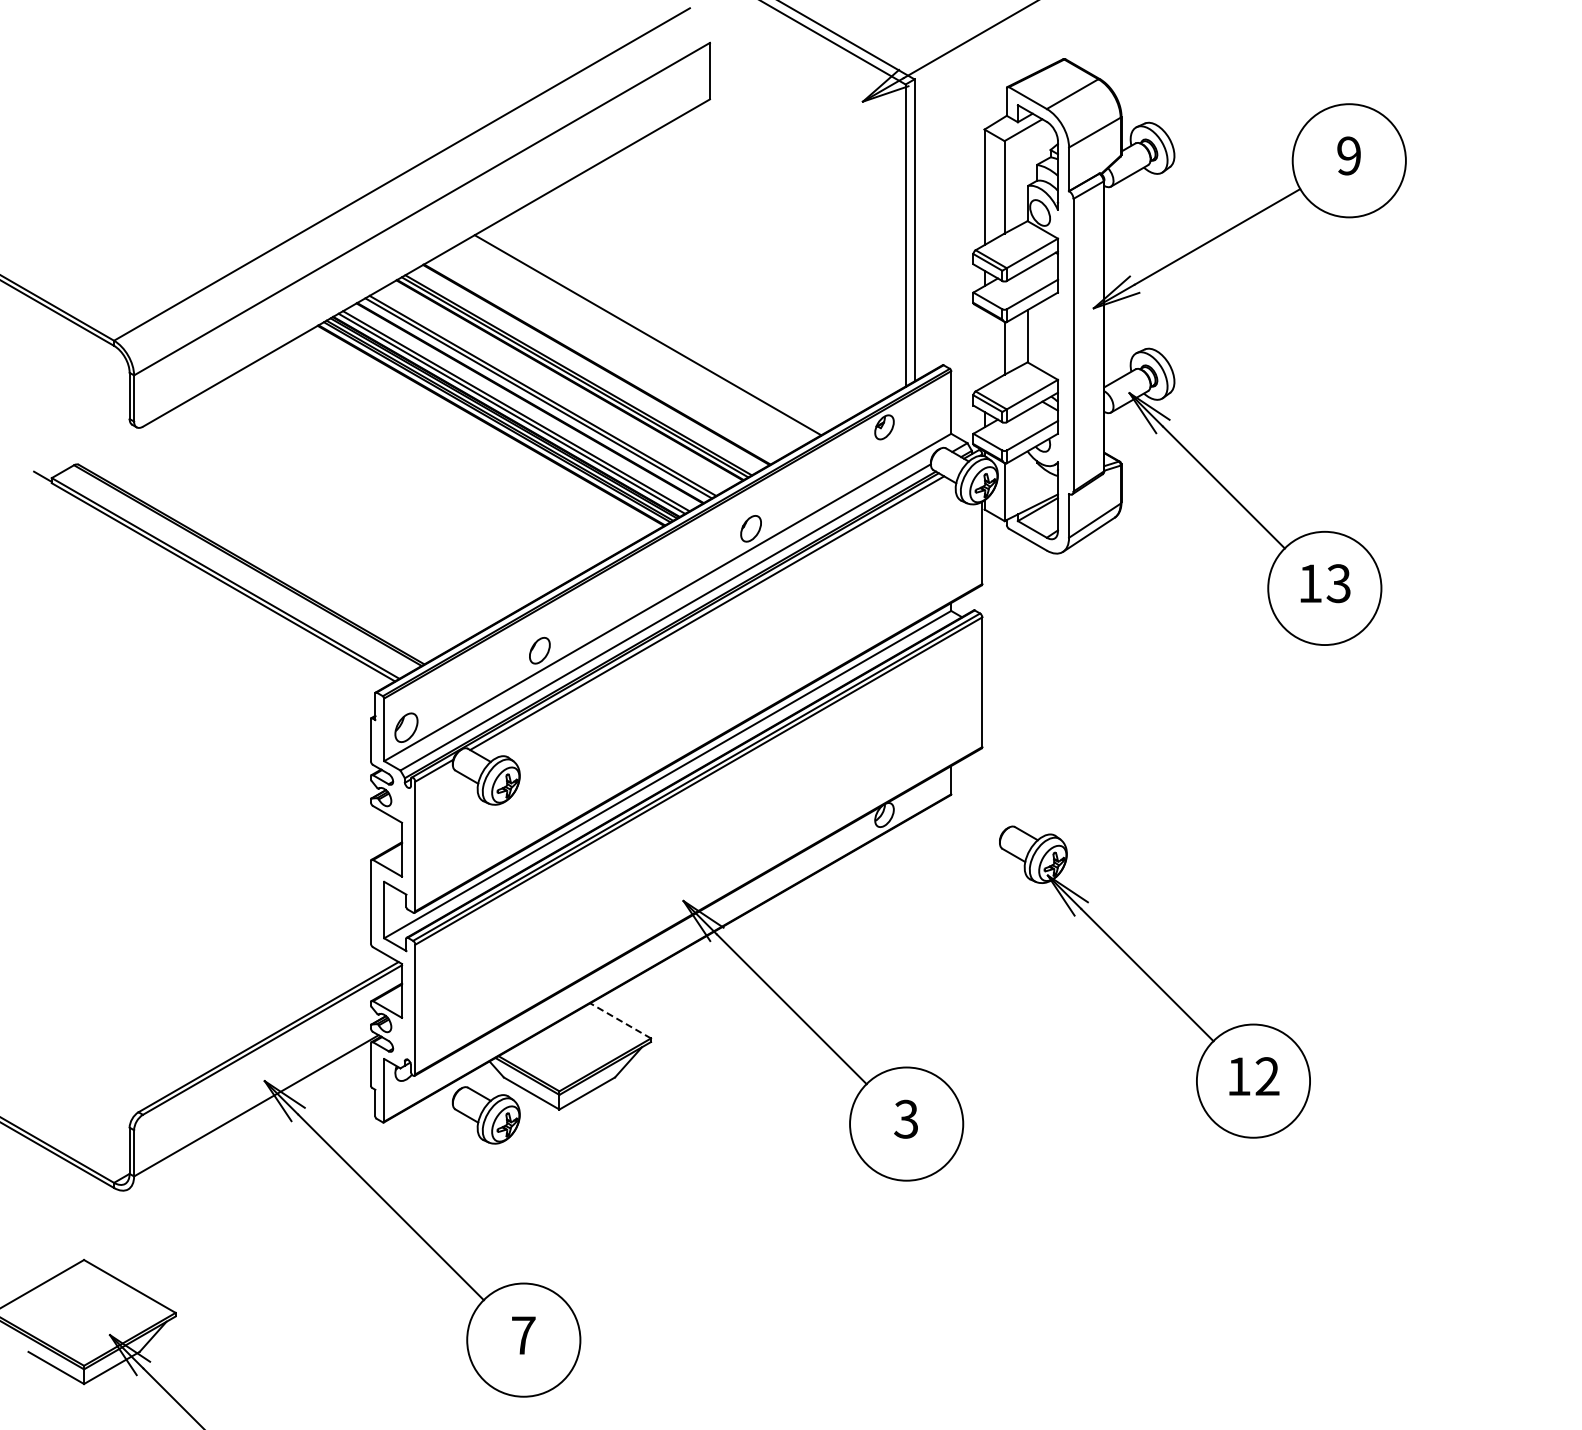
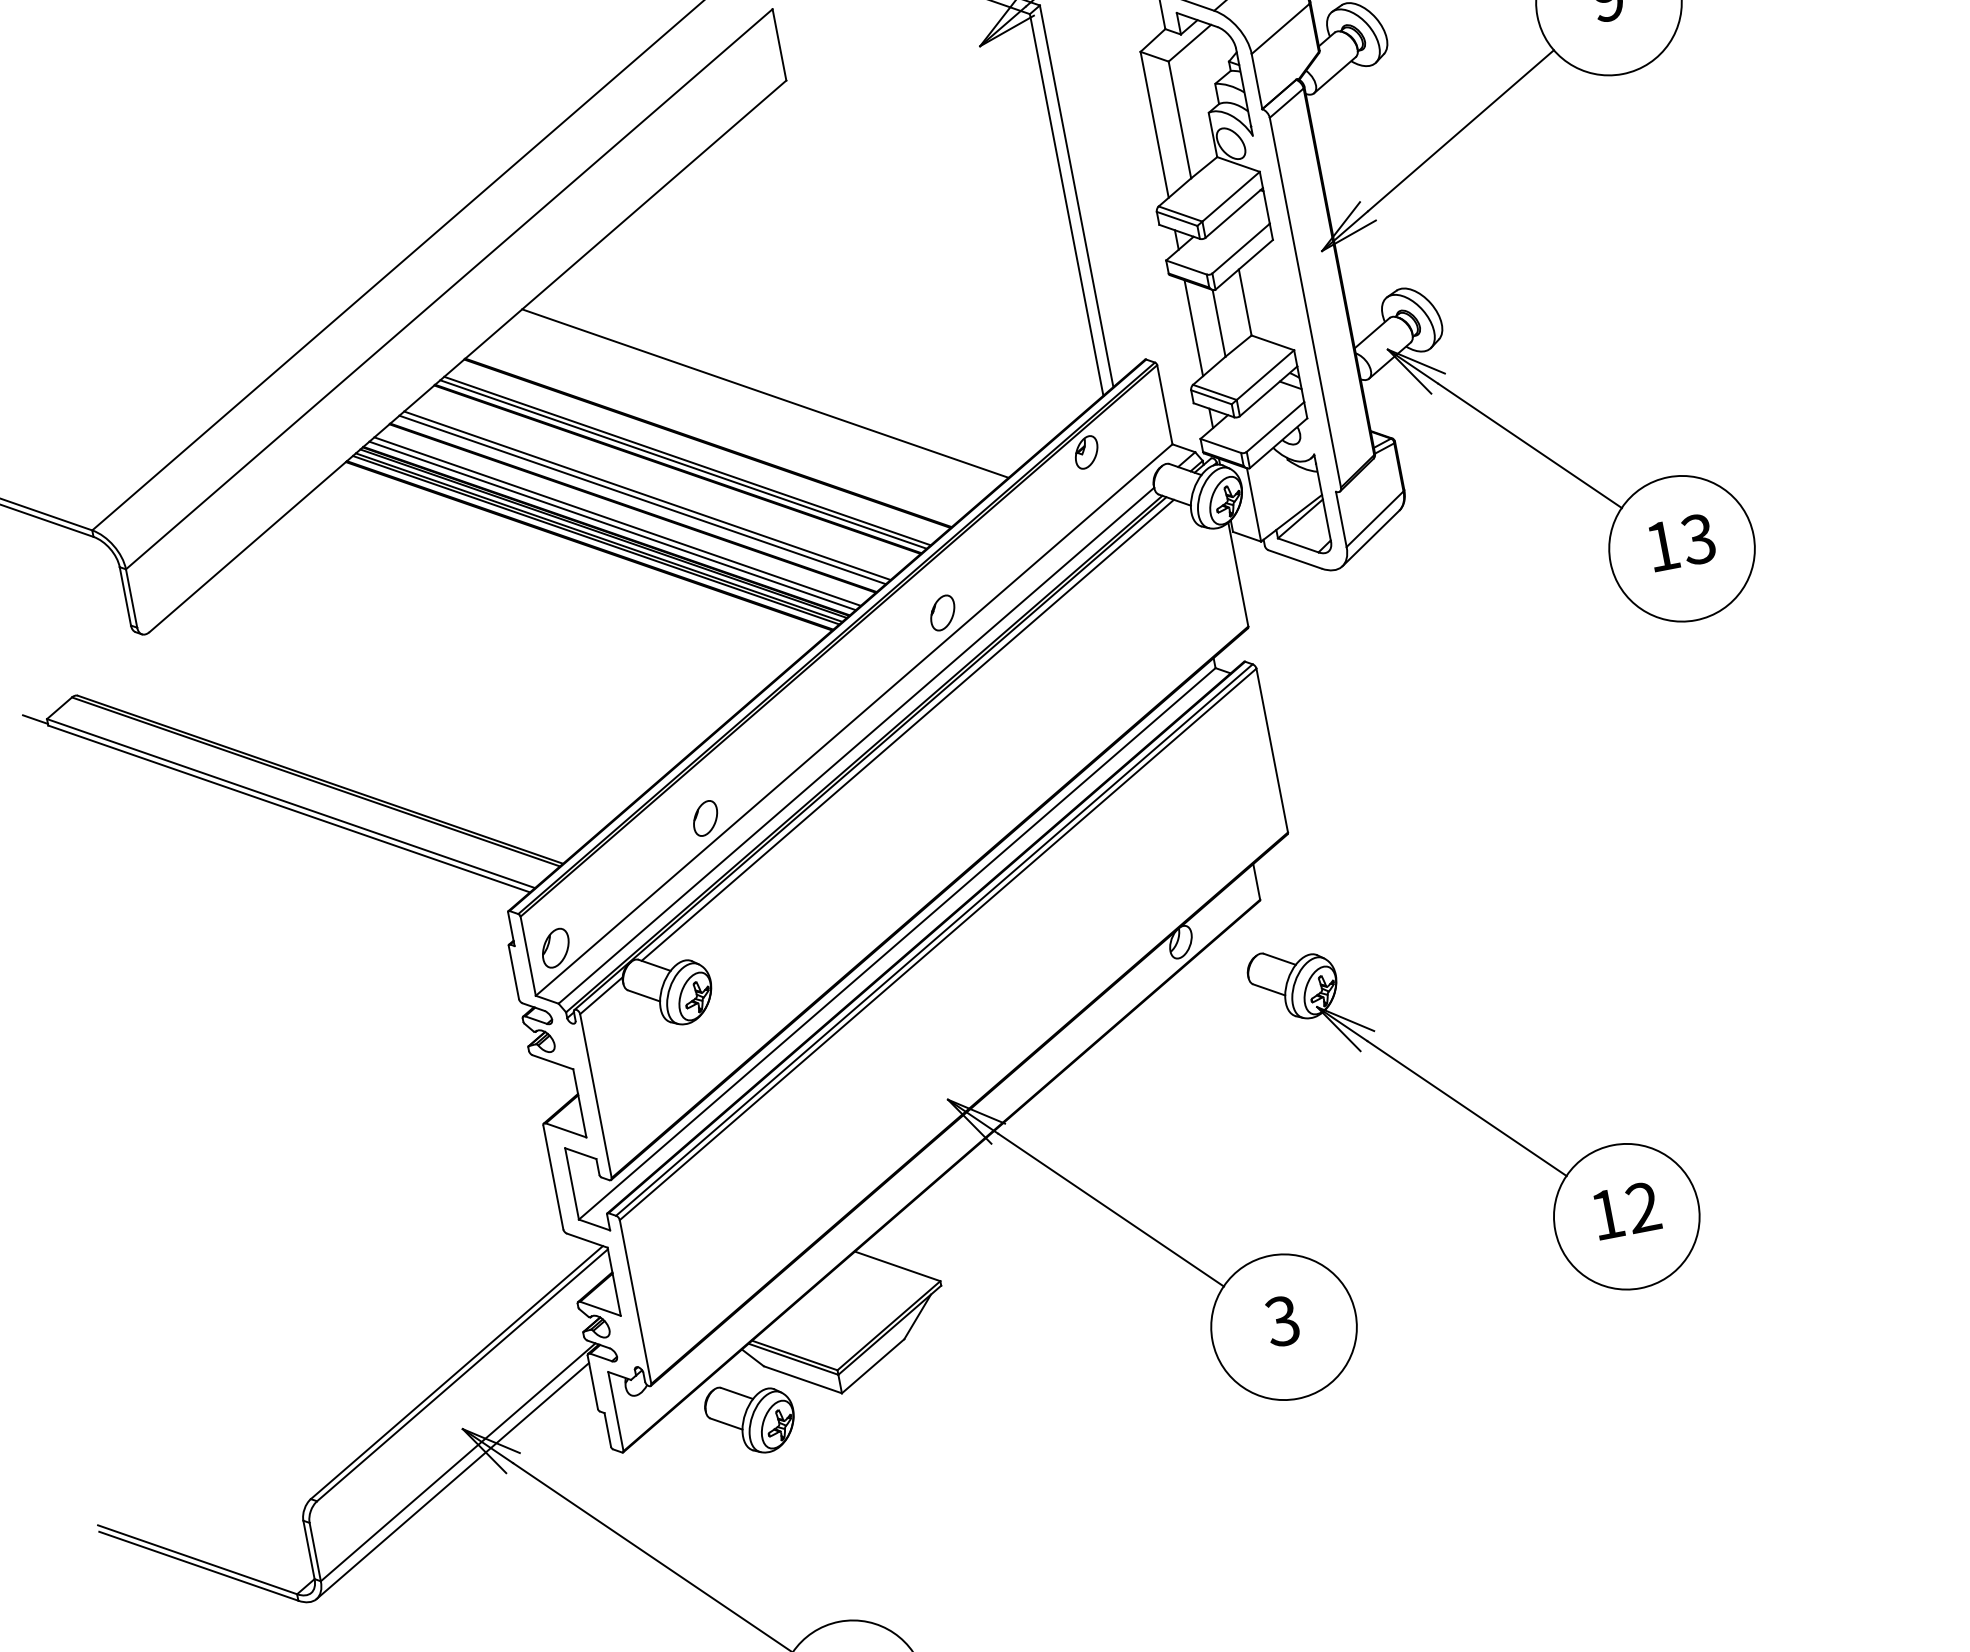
line: (984, 348) -> (1193, 328), added
part: (1154, 981) -> (1477, 1114), moved
line: (620, 1020) -> (897, 1265), dashed -> solid
line: (249, 1119) -> (452, 1481), added

